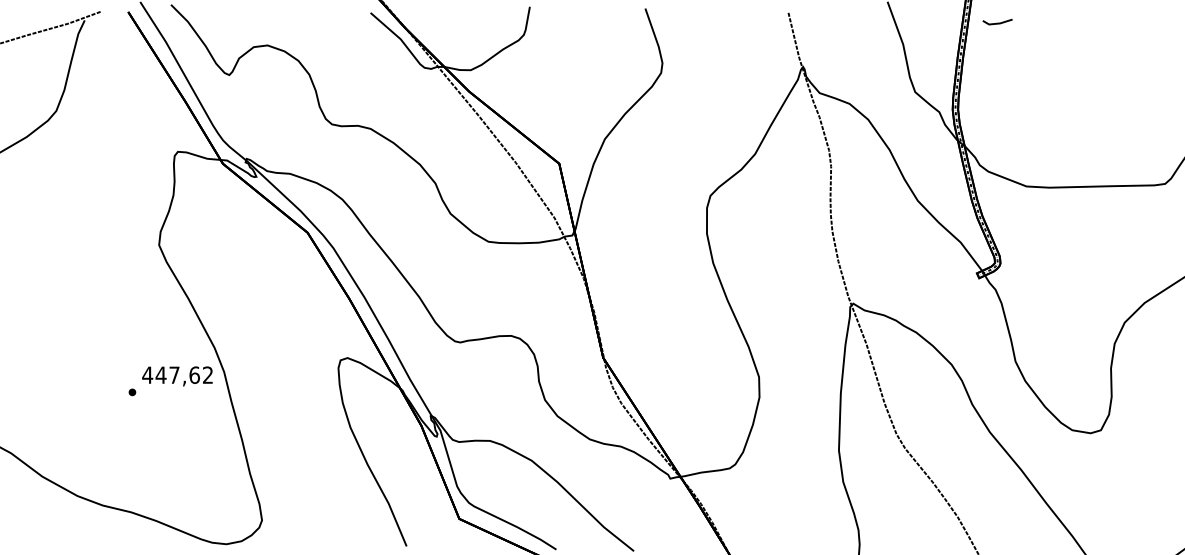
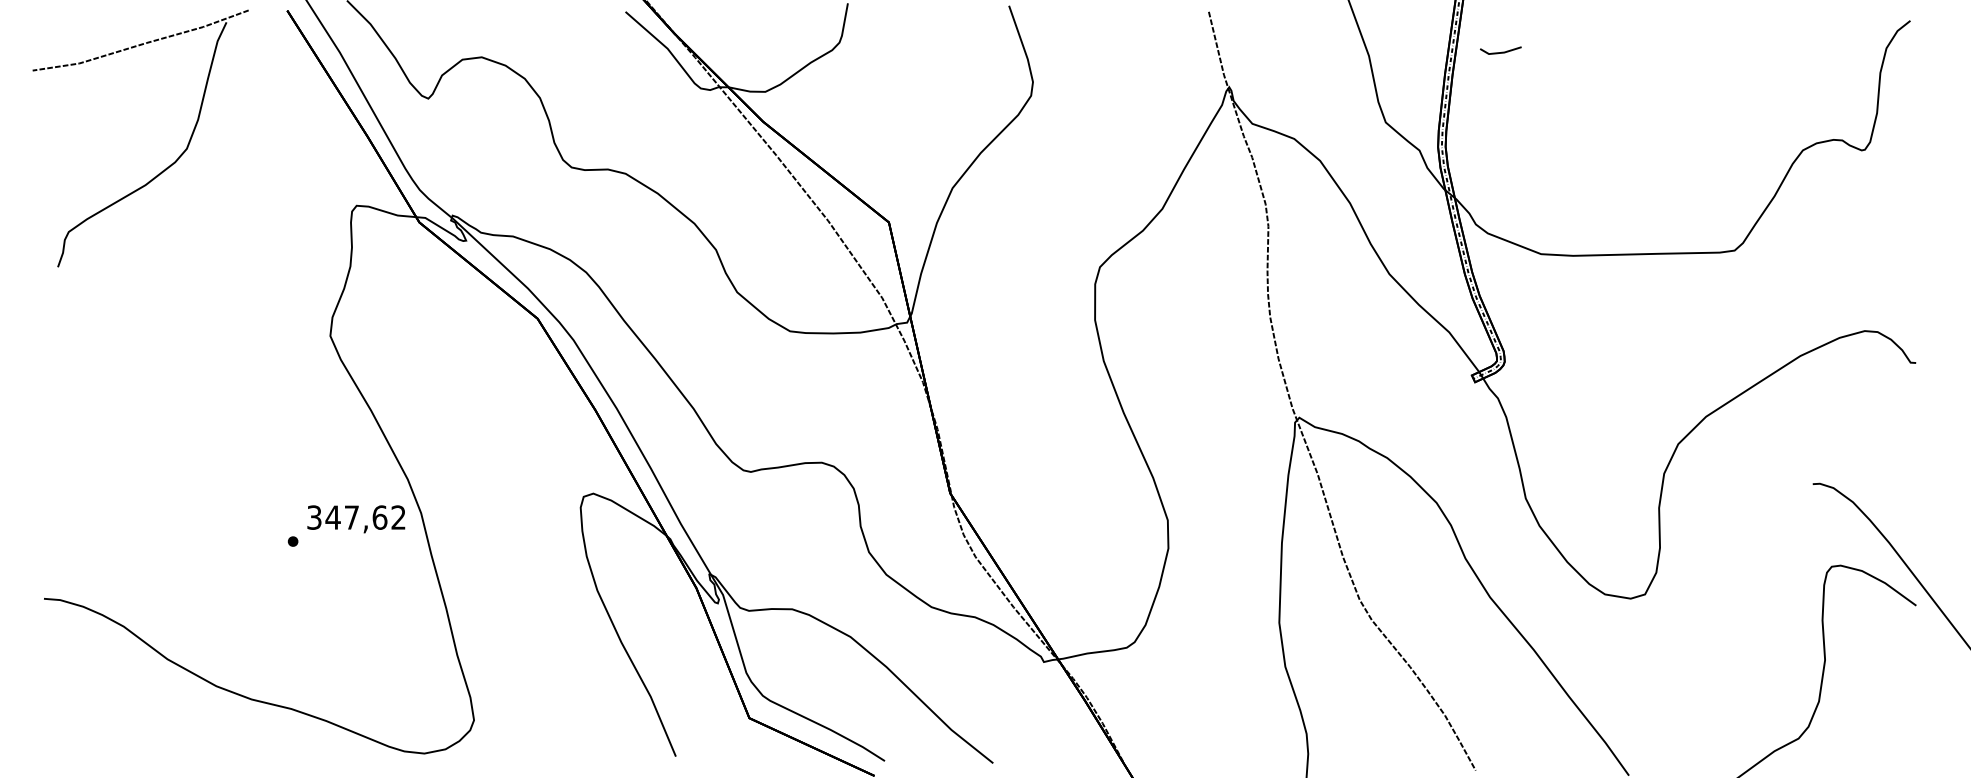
line: (998, 22) -> (1501, 51), moved
text: (147, 375) -> (314, 517), 447,62 -> 347,62

